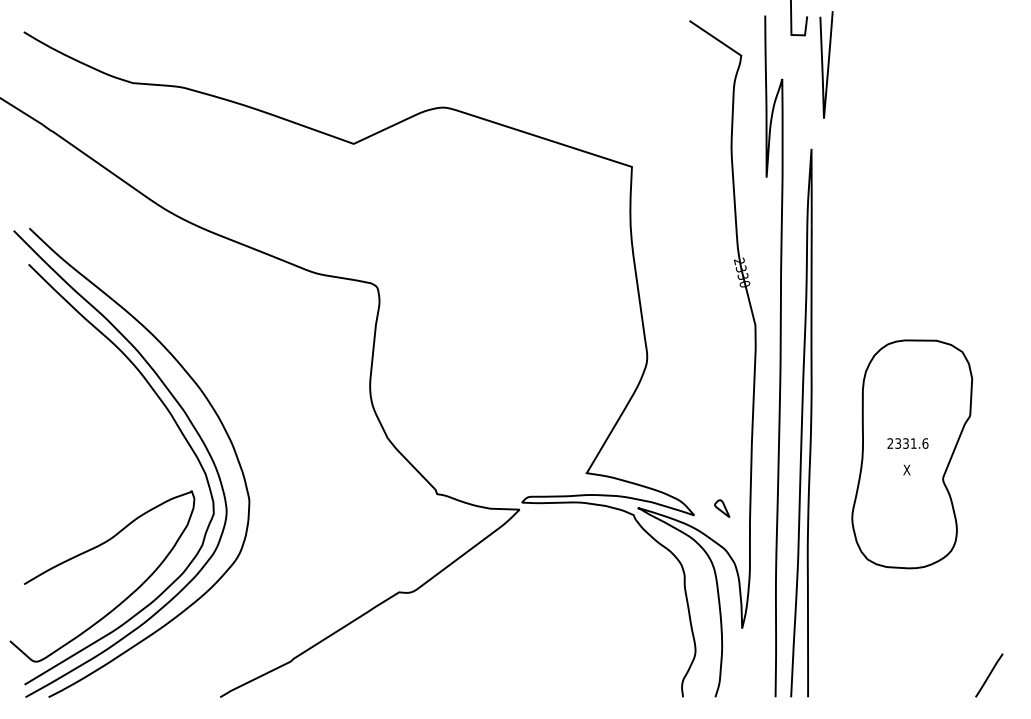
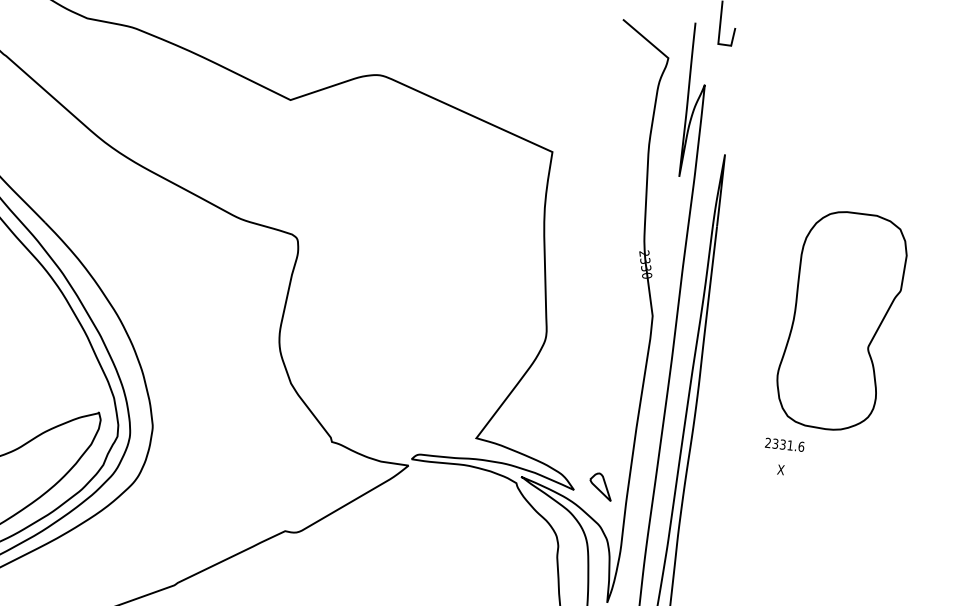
curve: (827, 64) -> (749, 75), removed
part: (912, 454) -> (841, 321), moved
part: (722, 508) -> (601, 486), size x1.6

